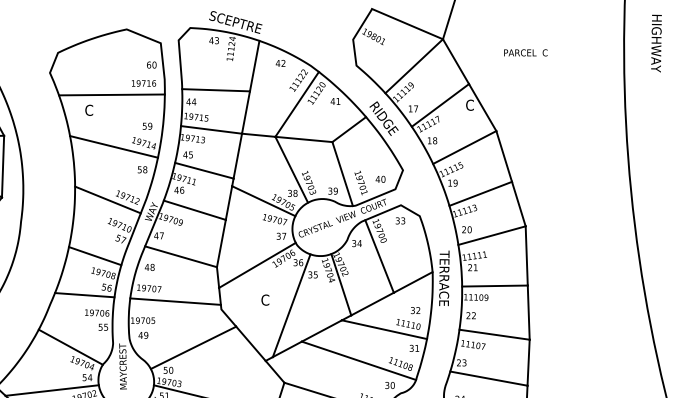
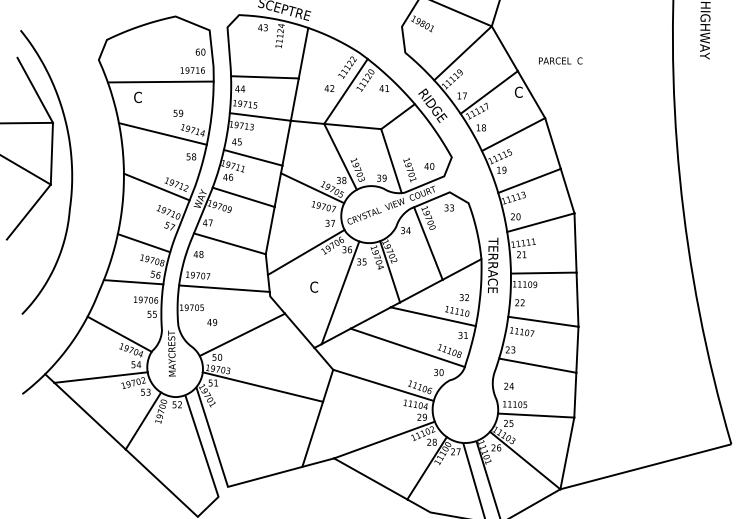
text: (525, 52) -> (560, 60), moved
text: (280, 63) -> (329, 88), moved
text: (147, 125) -> (178, 112), moved
text: (143, 335) -> (212, 322), moved

